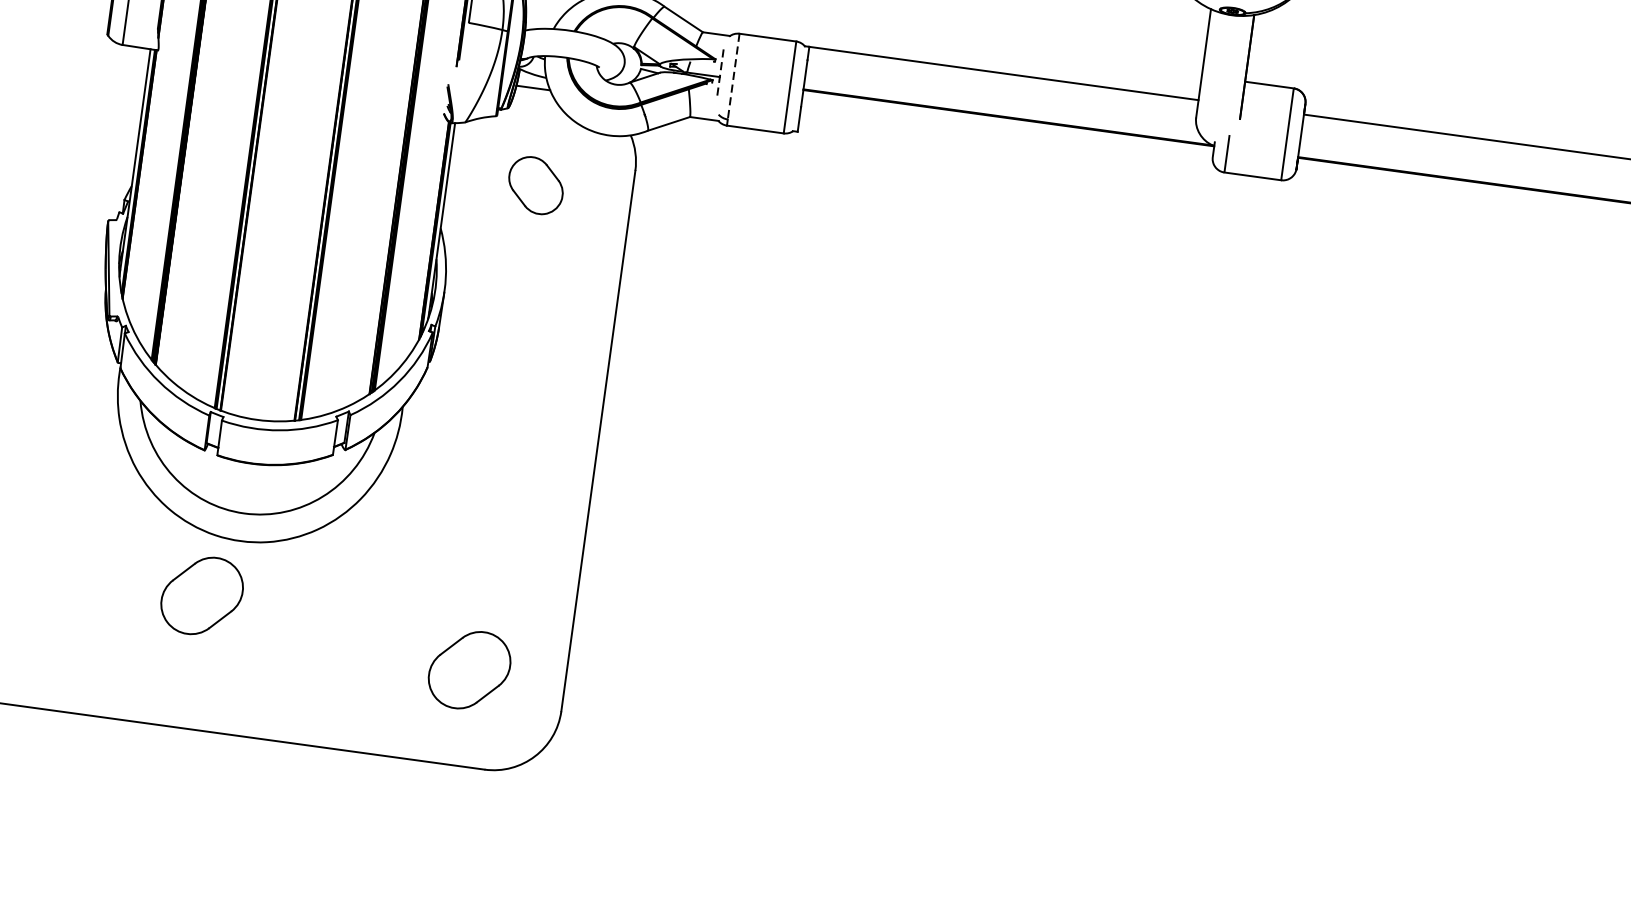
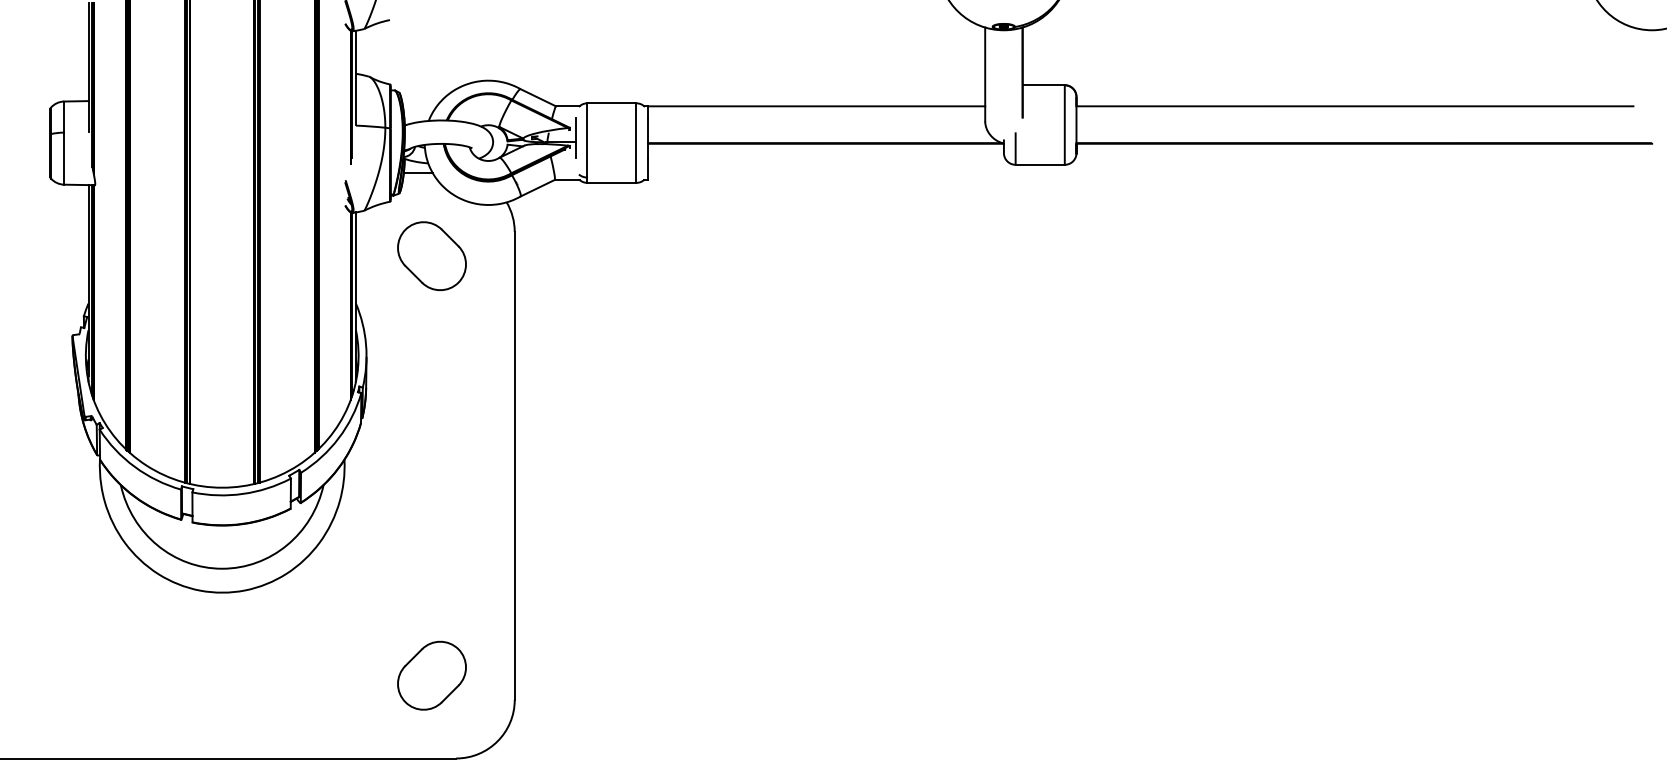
line: (720, 71) -> (575, 137), dashed -> solid
line: (733, 76) -> (587, 140), dashed -> solid
part: (535, 184) -> (431, 255), size x1.43
part: (201, 595) -> (195, 643), removed

